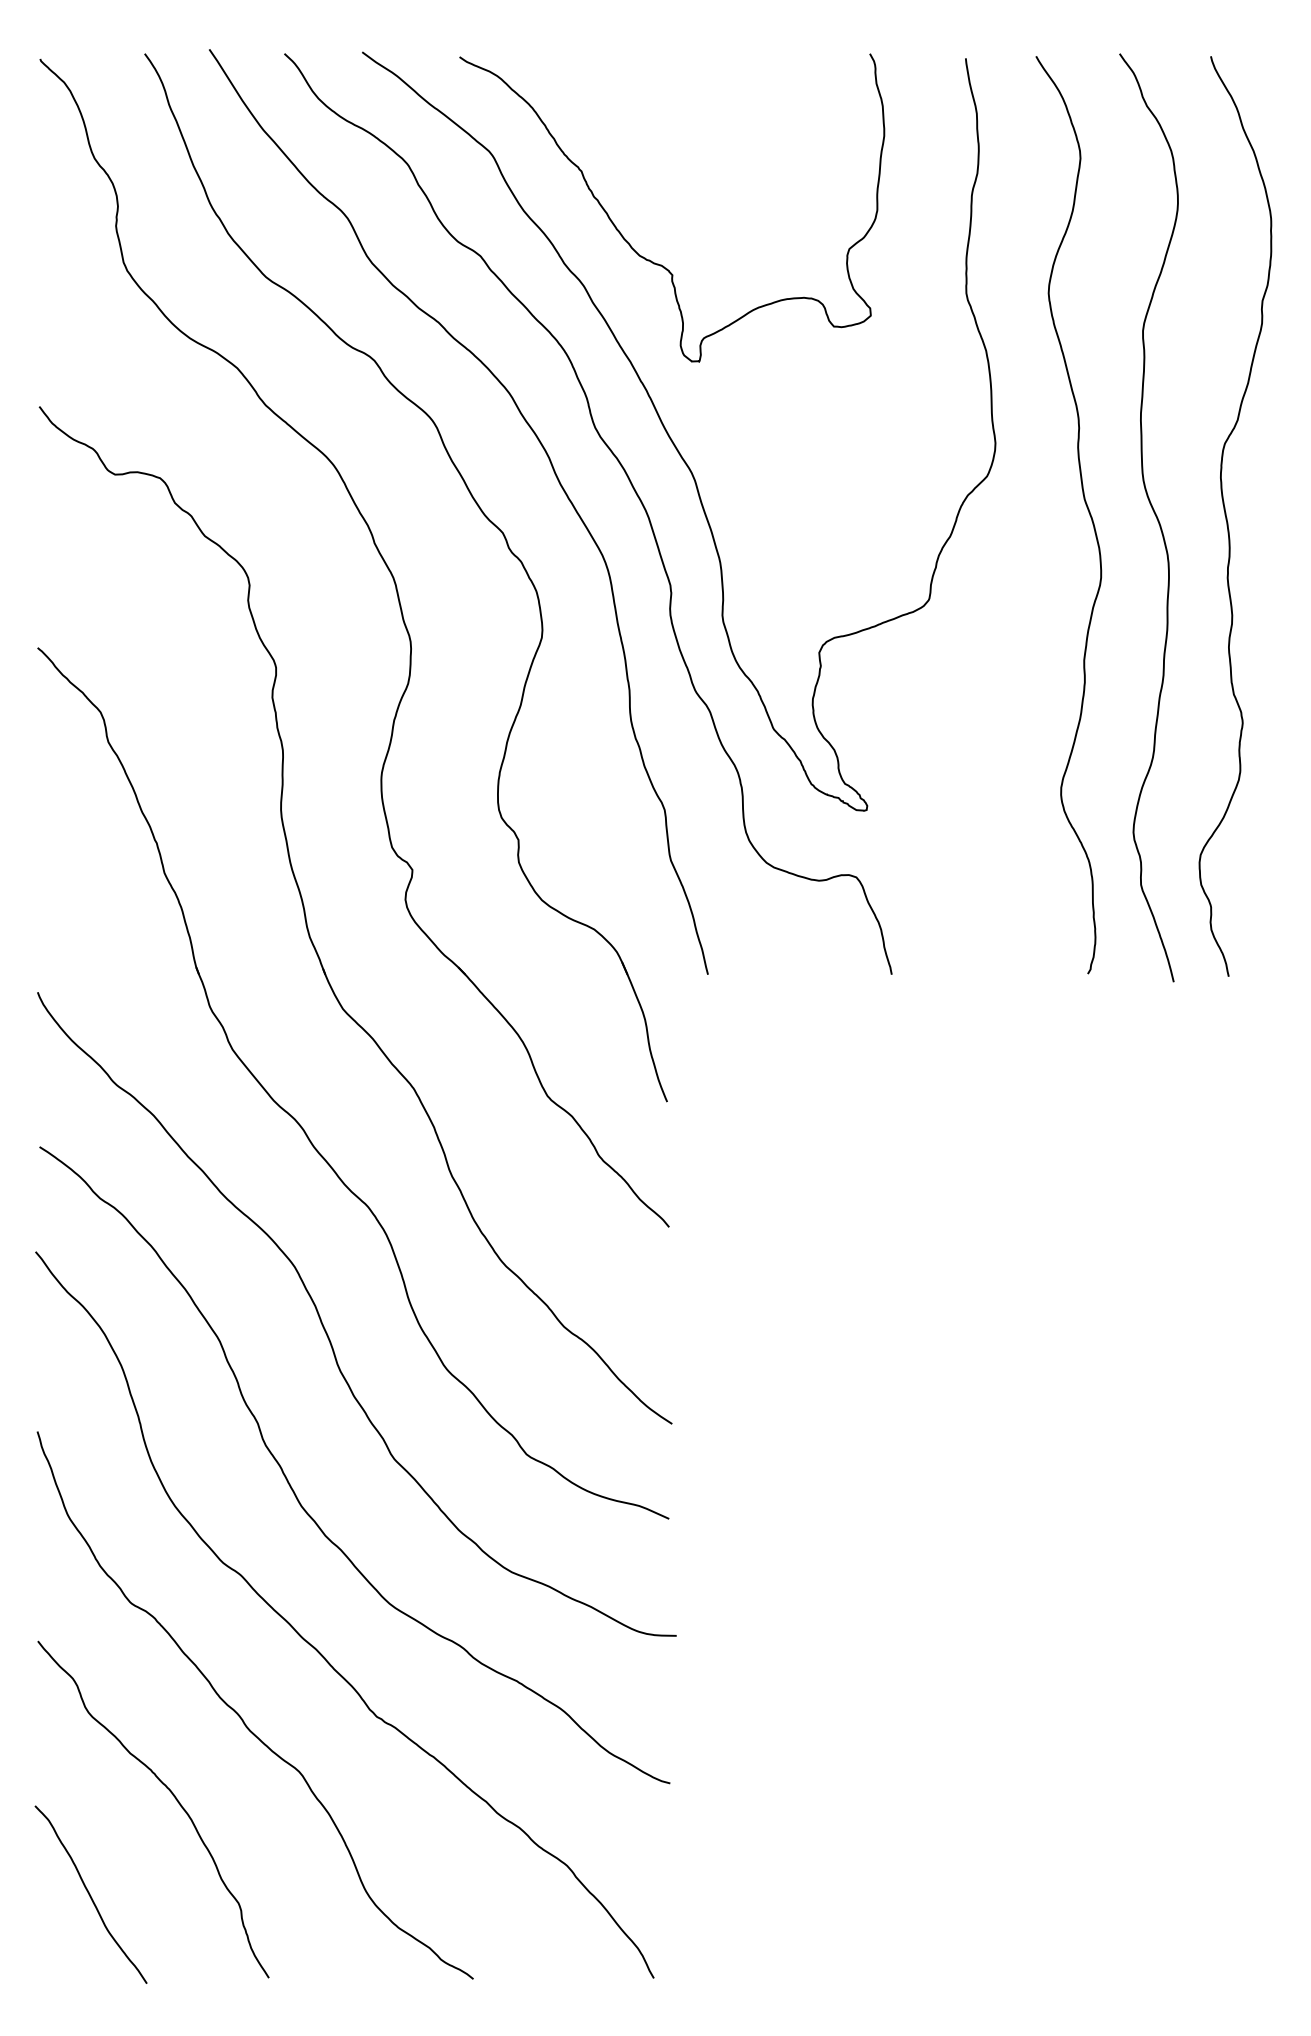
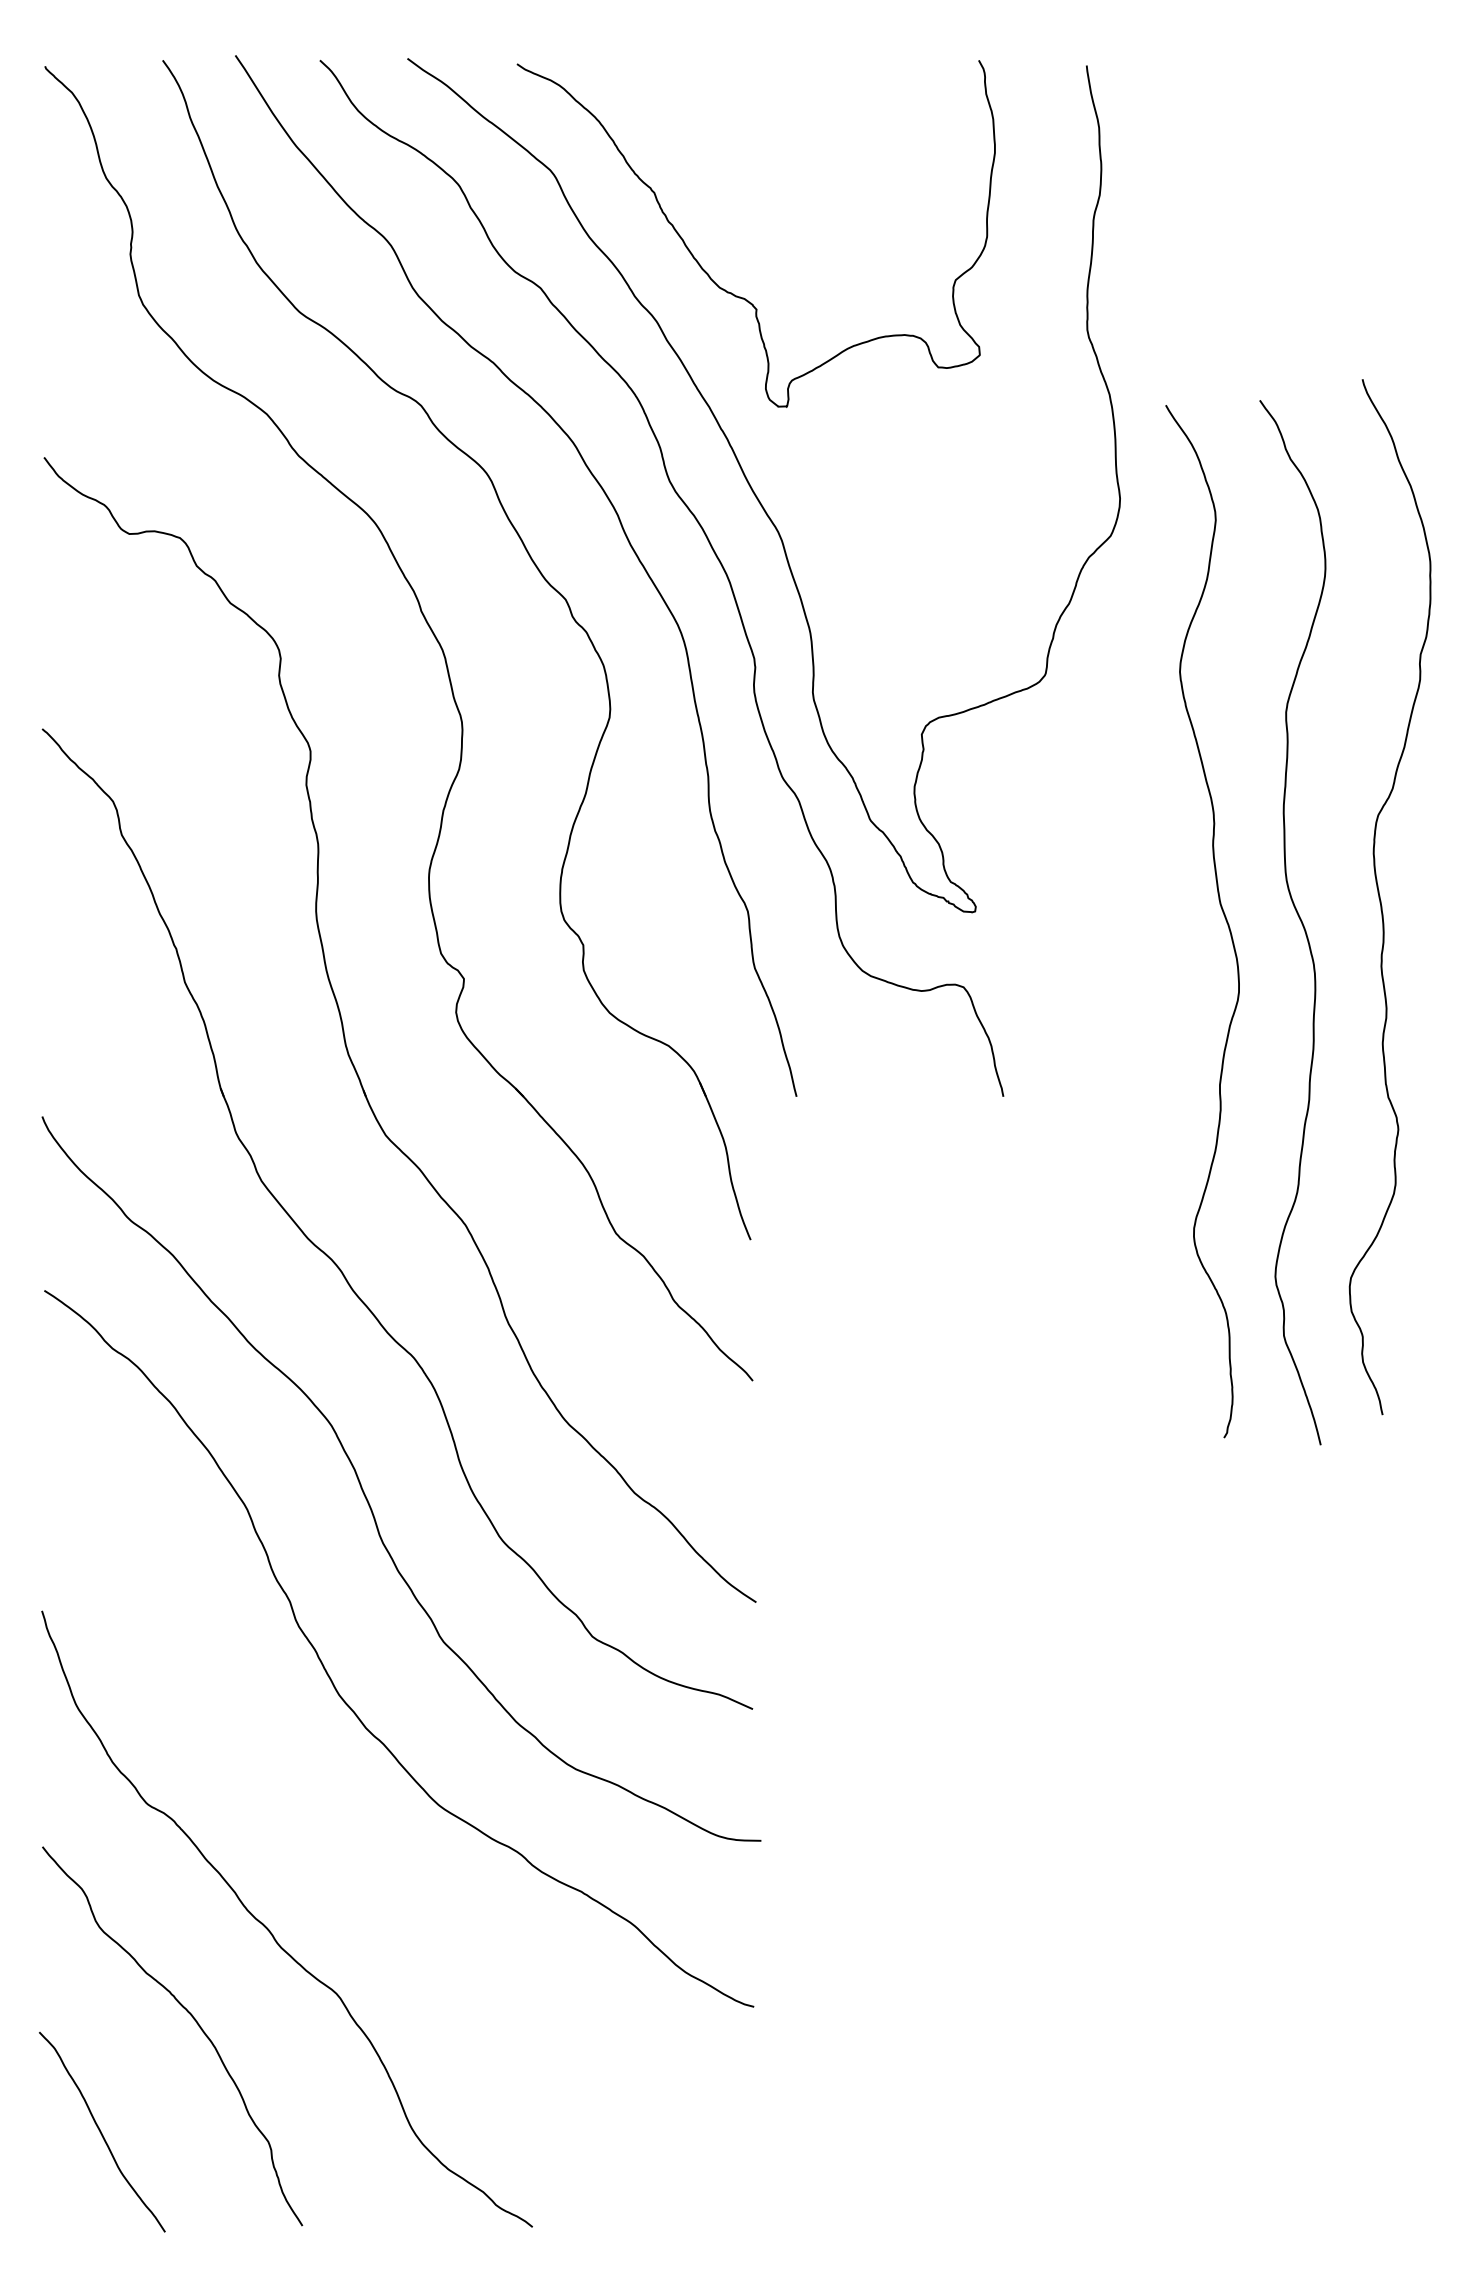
curve: (1087, 509) -> (1223, 915), moved
curve: (1154, 515) -> (1299, 919), moved
curve: (1227, 519) -> (1381, 900), moved
curve: (315, 1647) -> (354, 1853), removed

